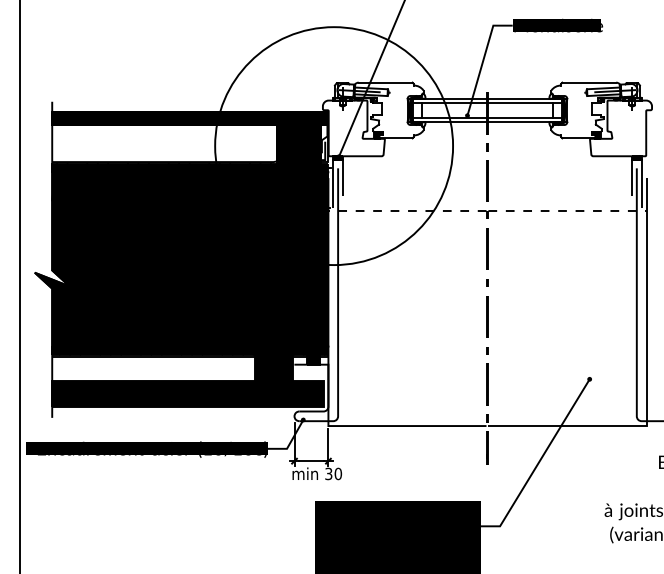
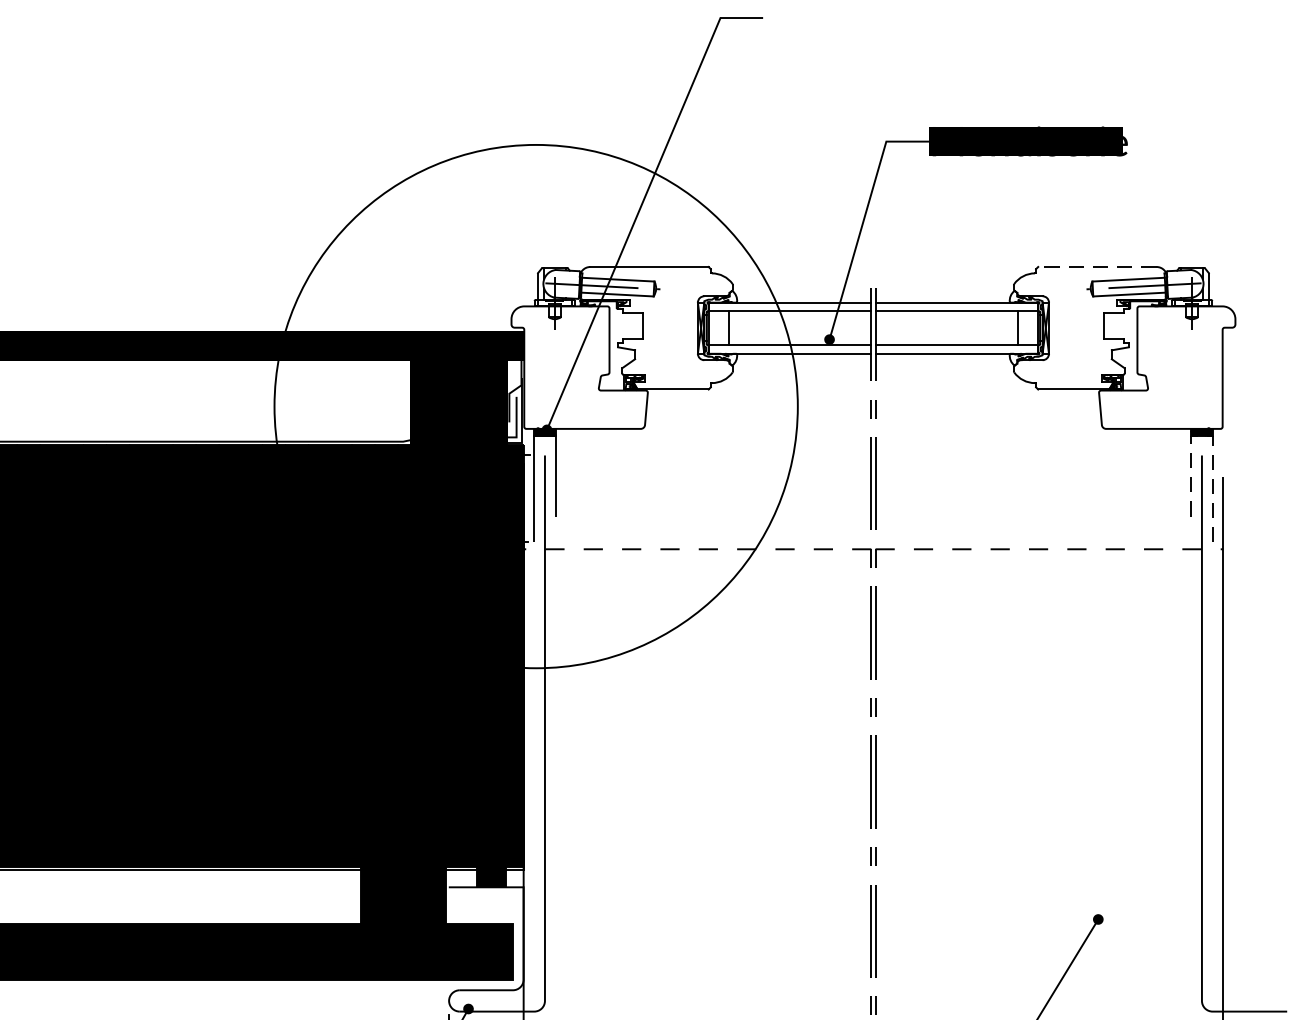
line: (589, 82) -> (1097, 266), solid -> dashed
line: (641, 159) -> (1212, 436), solid -> dashed

